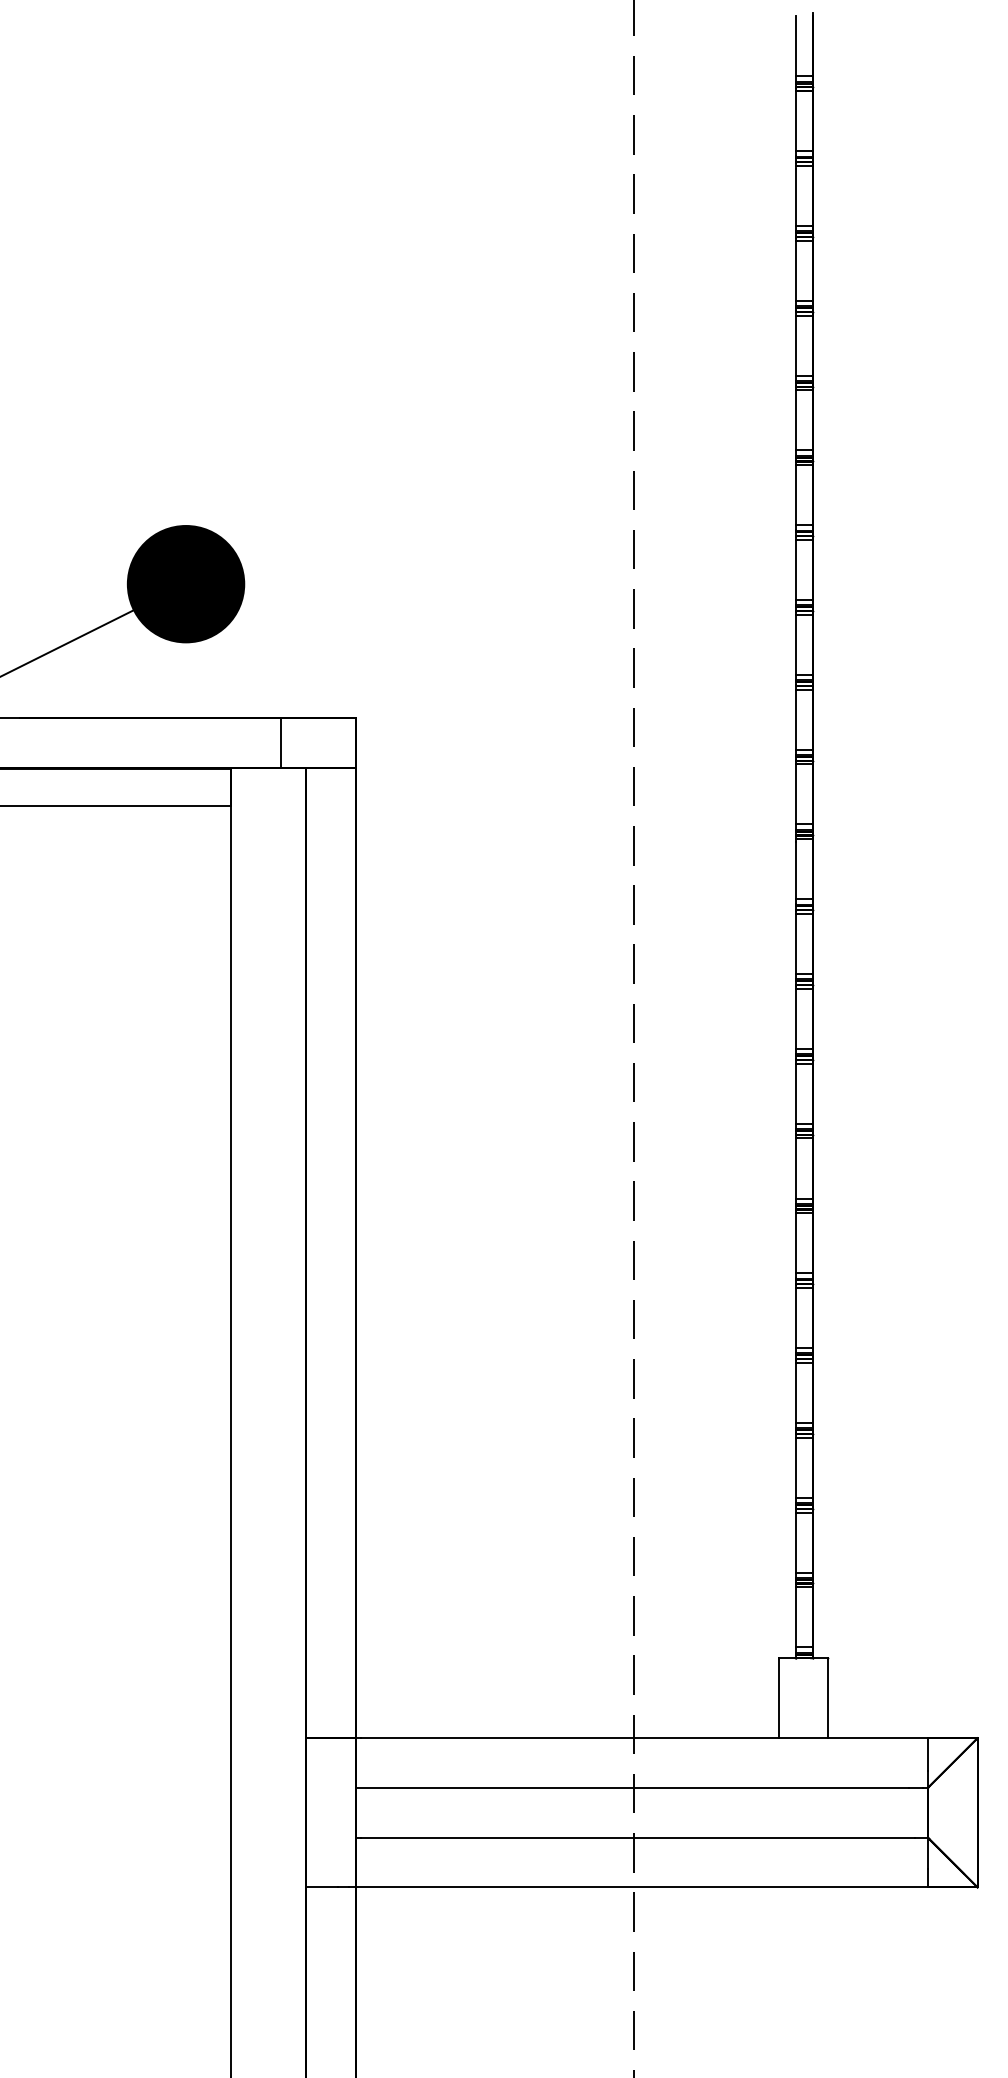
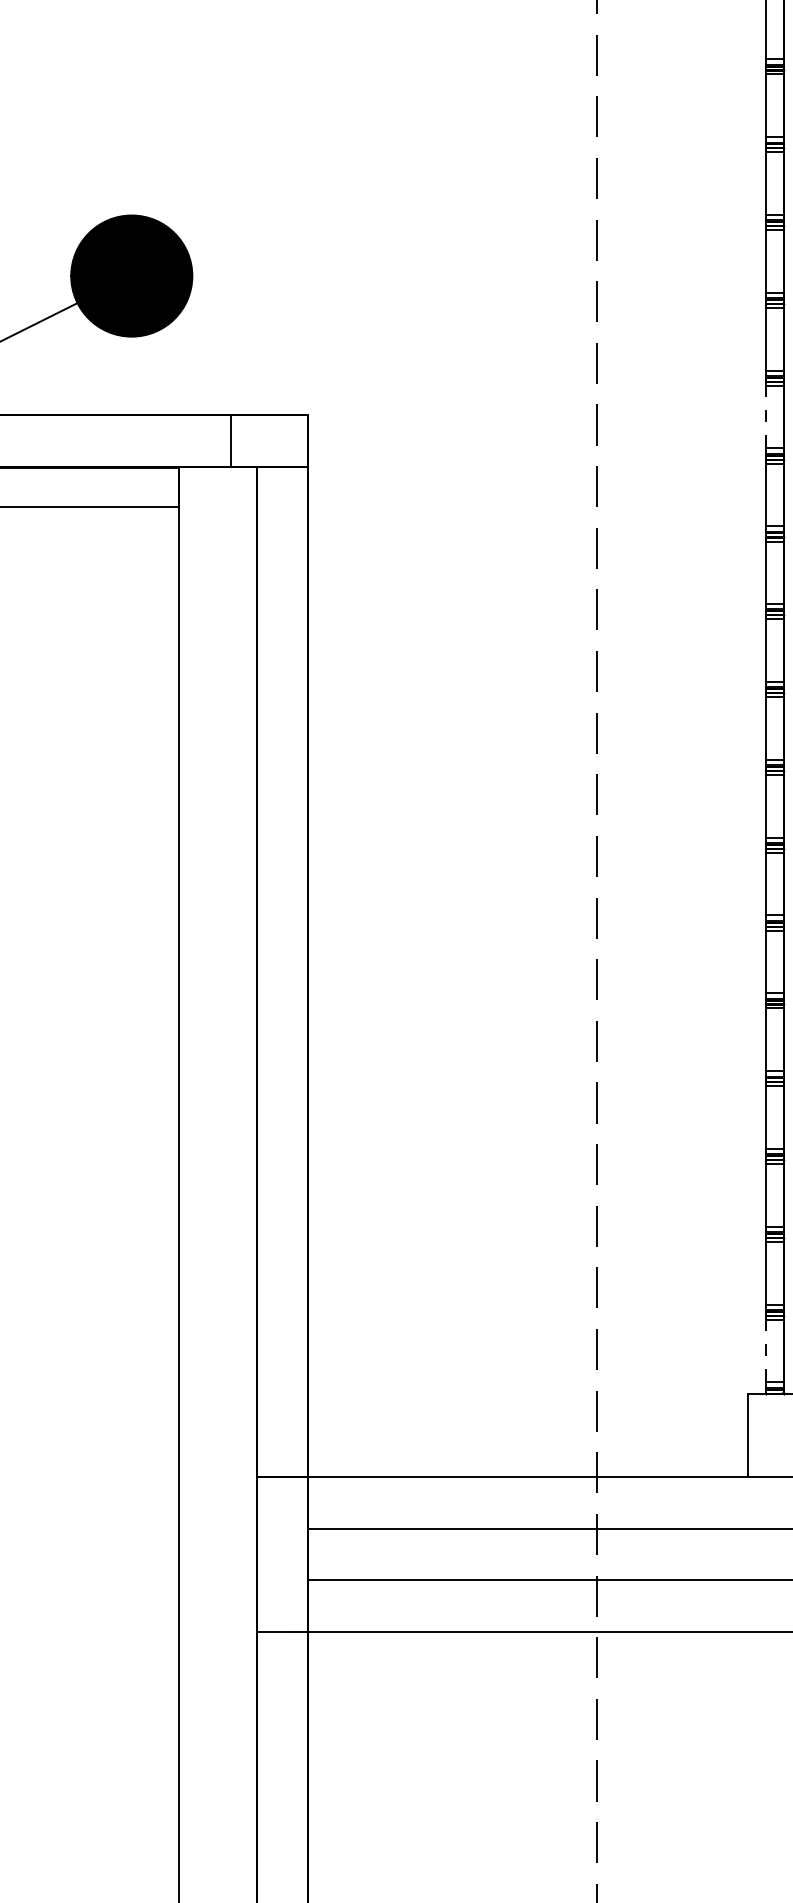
line: (795, 719) -> (765, 416), solid -> dashed
line: (795, 1616) -> (765, 1350), solid -> dashed

